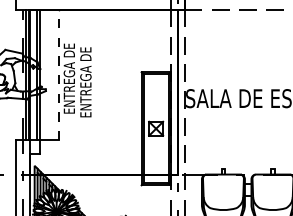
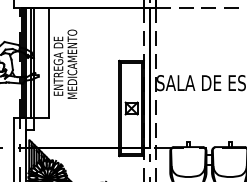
line: (58, 74) -> (49, 62), dashed -> solid
text: (86, 75) -> (72, 63), ENTREGA DE -> MEDICAMENTO

